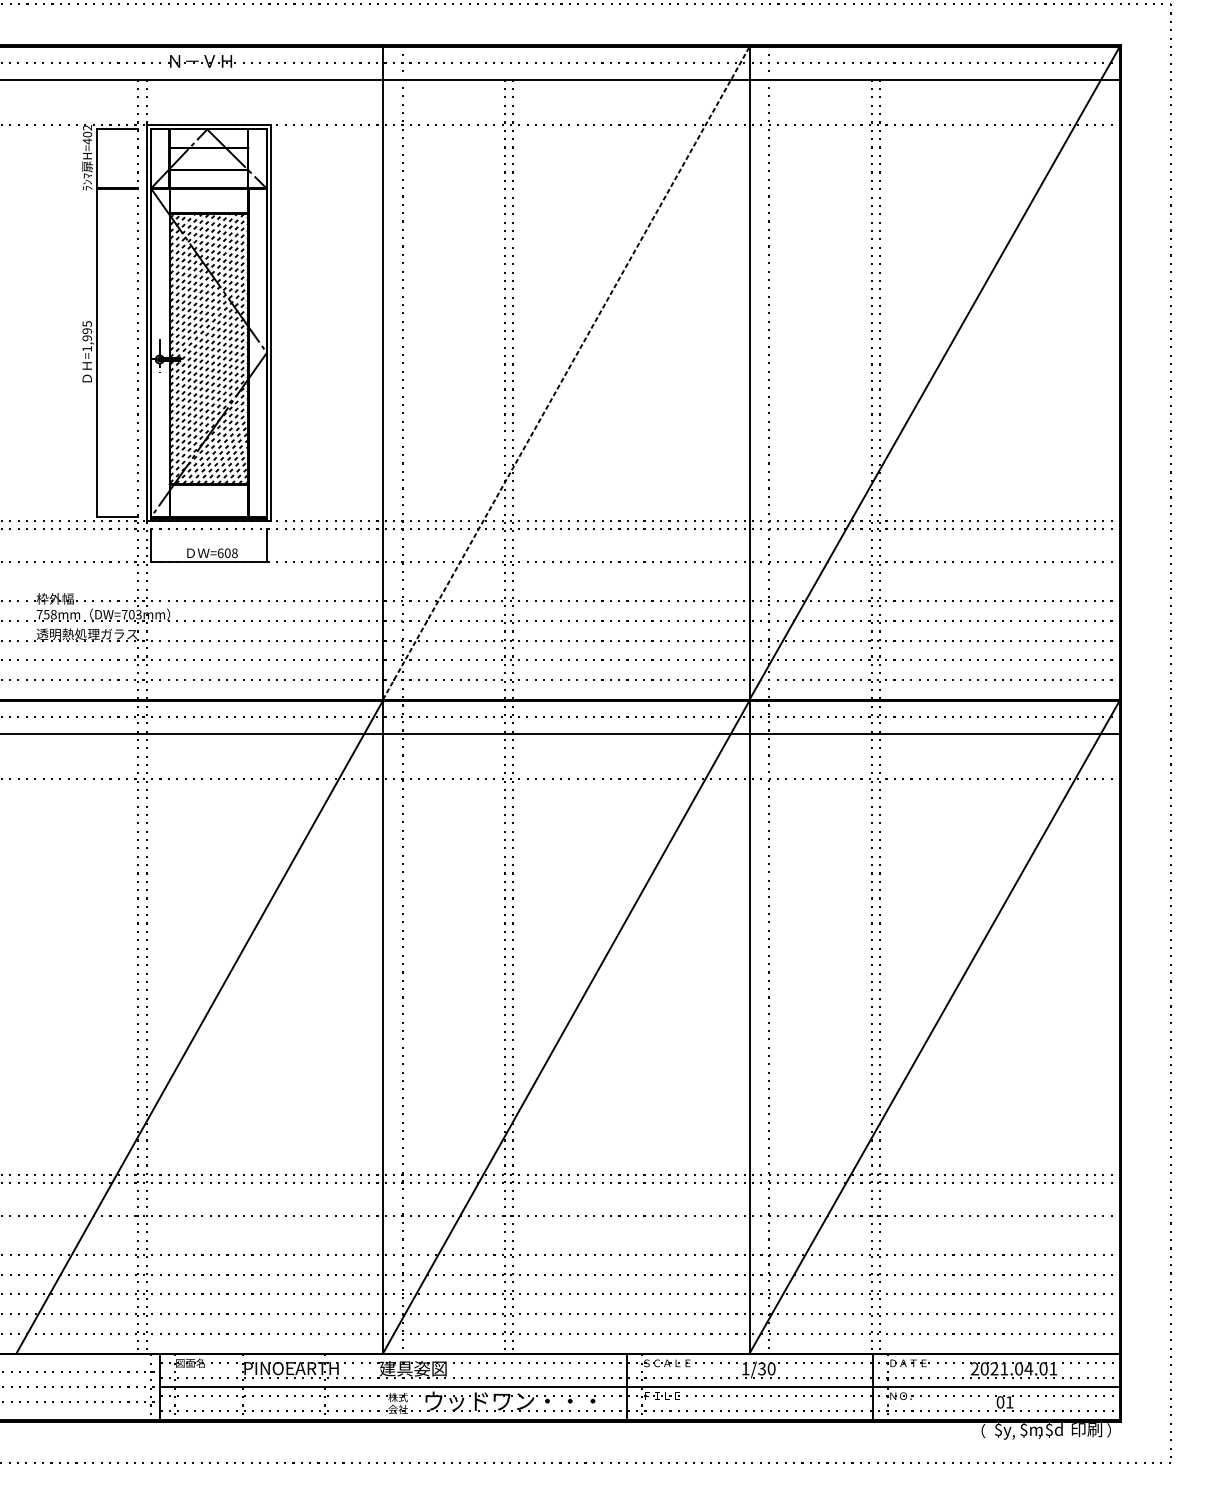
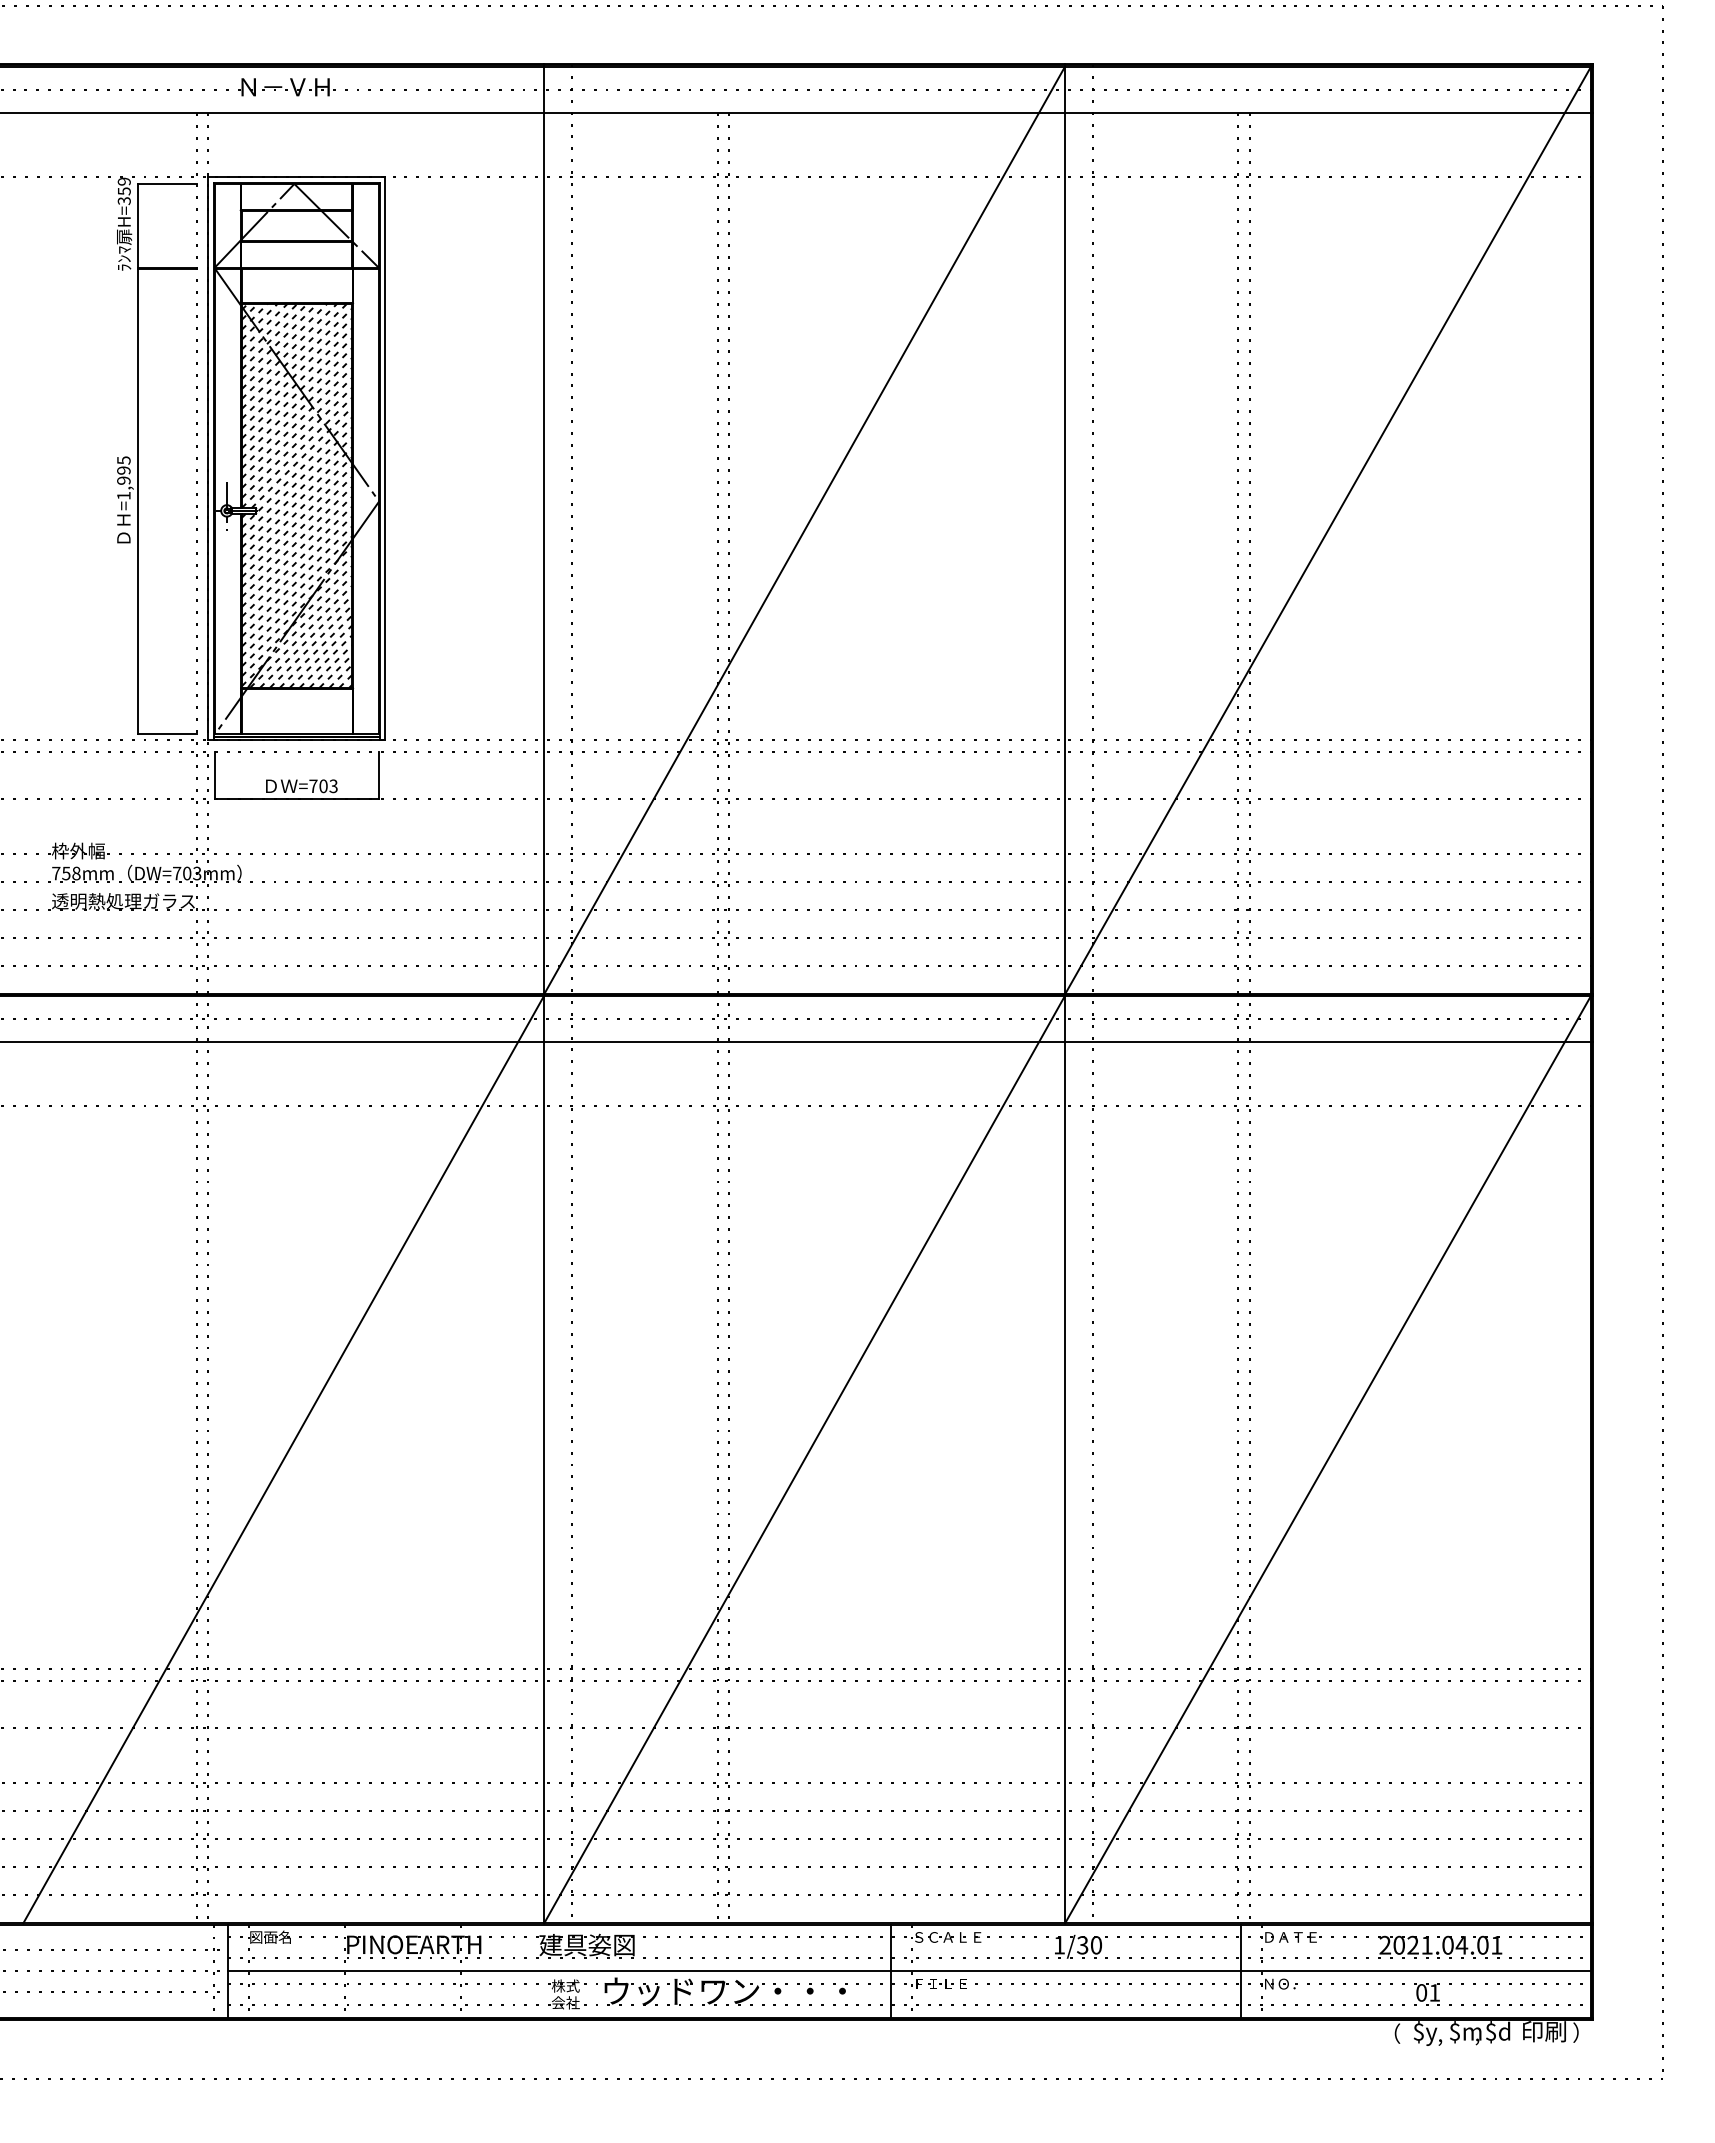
text: (86, 134) -> (123, 191), H=402 -> H=359
line: (566, 373) -> (804, 530), dashed -> solid
text: (227, 553) -> (323, 786), =608 -> =703

